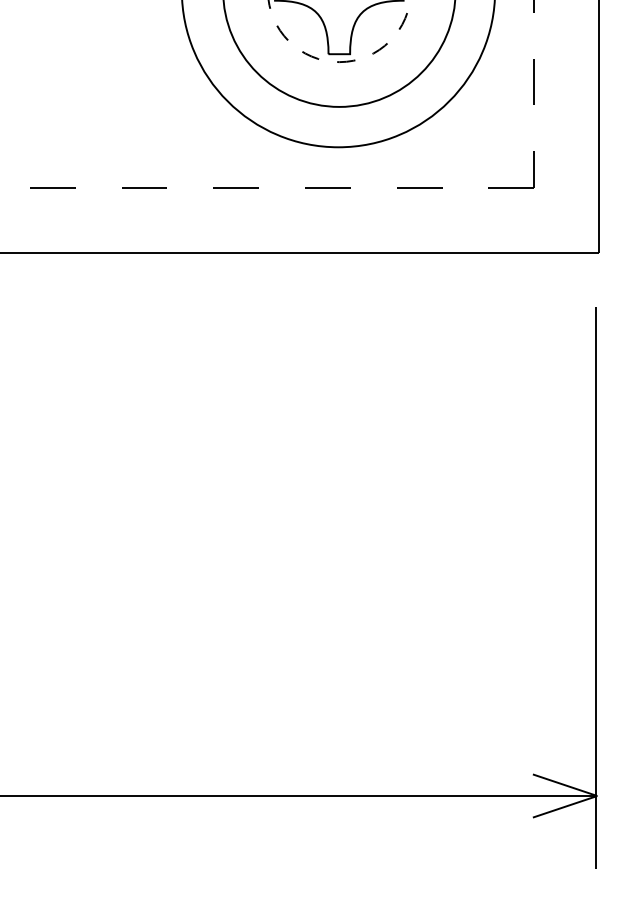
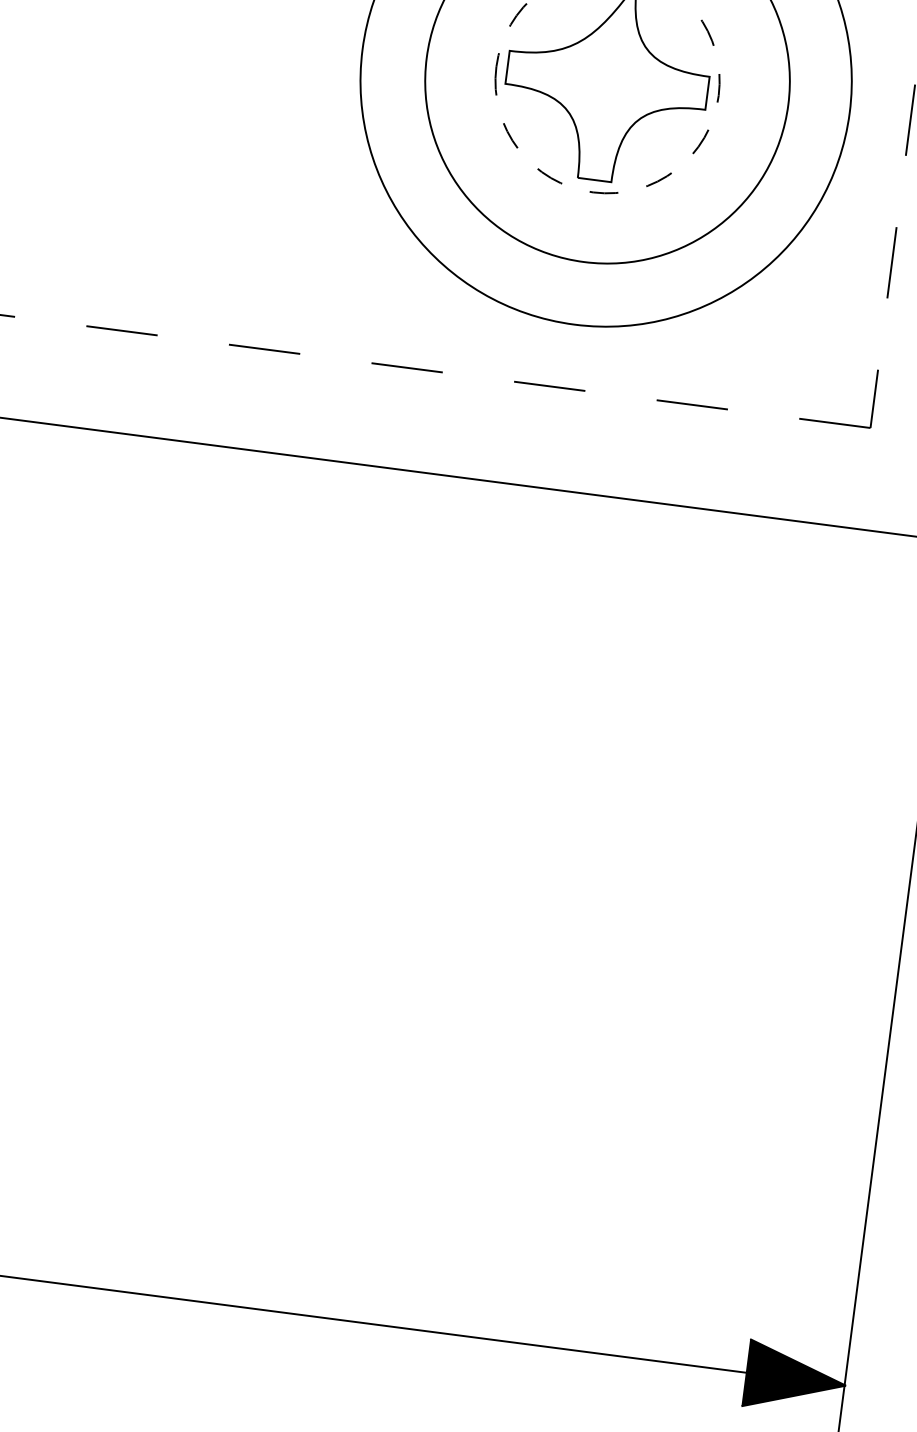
fill: (564, 795) -> (795, 1378), added

